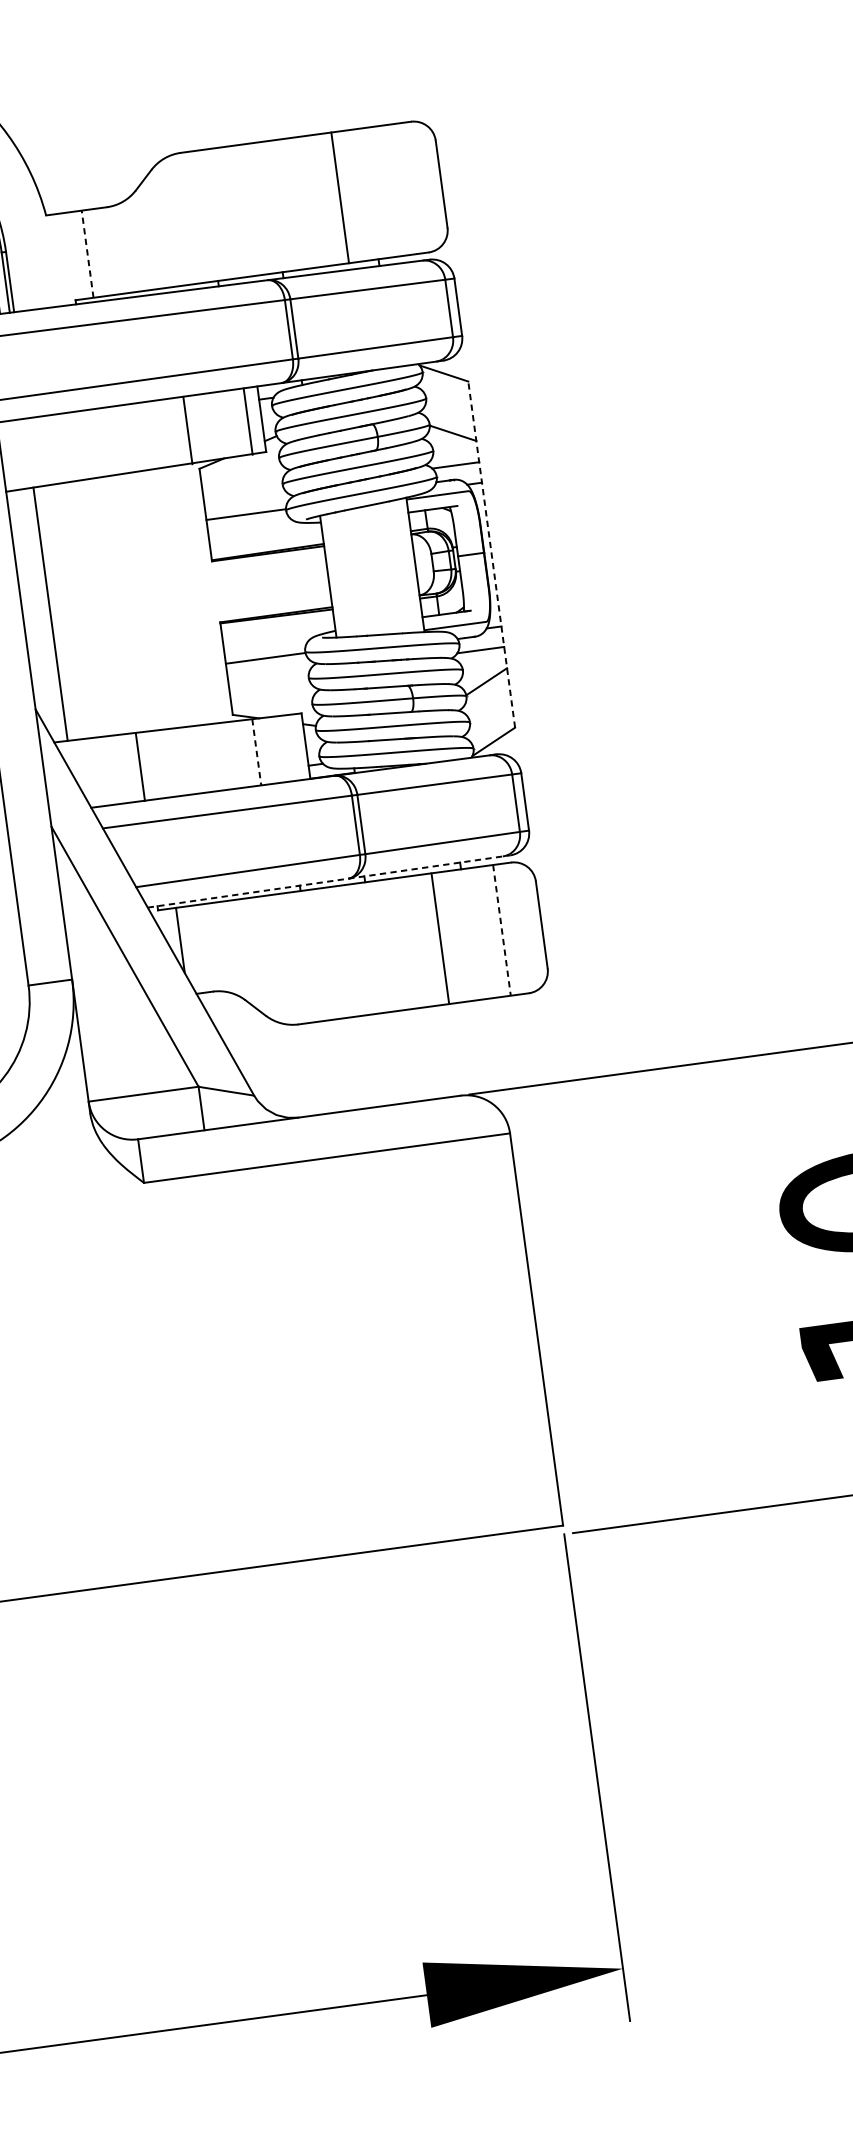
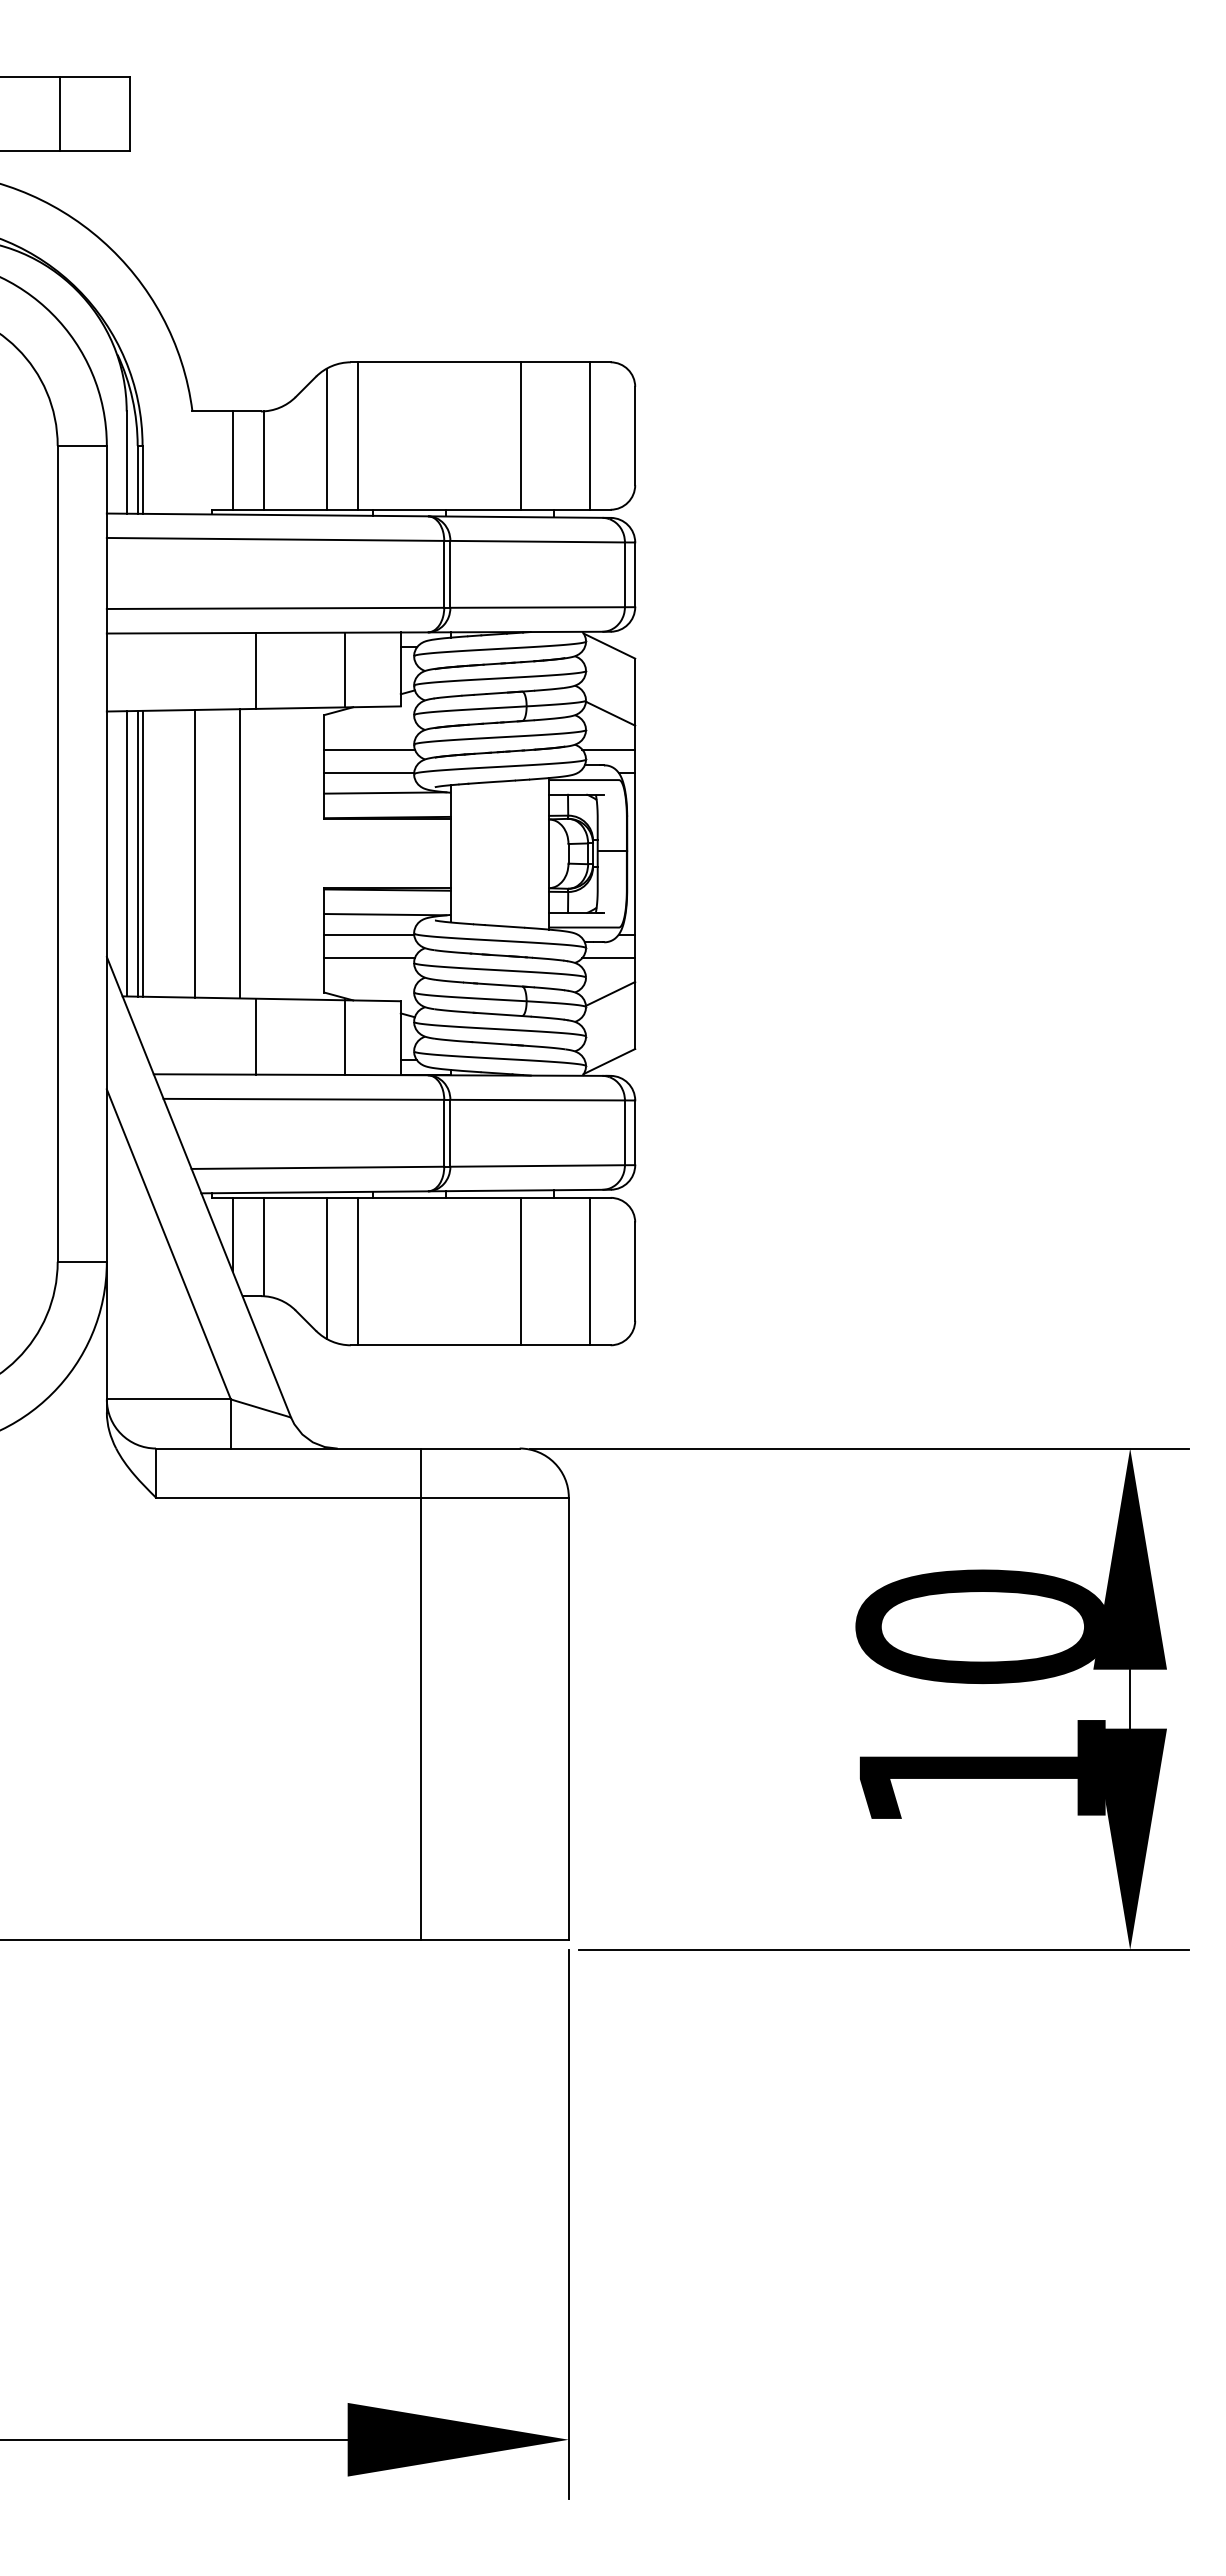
line: (401, 189) -> (590, 435), added
line: (195, 216) -> (357, 435), added
line: (168, 223) -> (326, 438), added
line: (114, 250) -> (263, 460), added
line: (87, 254) -> (232, 460), dashed -> solid
line: (248, 421) -> (345, 669), moved
line: (188, 430) -> (256, 670), moved
line: (243, 493) -> (369, 749), added
line: (262, 530) -> (385, 792), added
line: (491, 554) -> (635, 853), dashed -> solid
line: (141, 601) -> (240, 853), added
line: (100, 607) -> (194, 853), added
line: (54, 613) -> (142, 853), added
line: (40, 615) -> (126, 853), added
line: (277, 638) -> (385, 914), added
line: (268, 679) -> (369, 958), added
line: (256, 753) -> (345, 1038), dashed -> solid
line: (140, 766) -> (256, 1036), moved
line: (329, 881) -> (406, 1191), dashed -> solid
line: (502, 930) -> (590, 1271), dashed -> solid
line: (209, 947) -> (263, 1246), added
line: (295, 958) -> (357, 1271), added
line: (267, 959) -> (326, 1268), added
line: (403, 1325) -> (421, 1694), added

